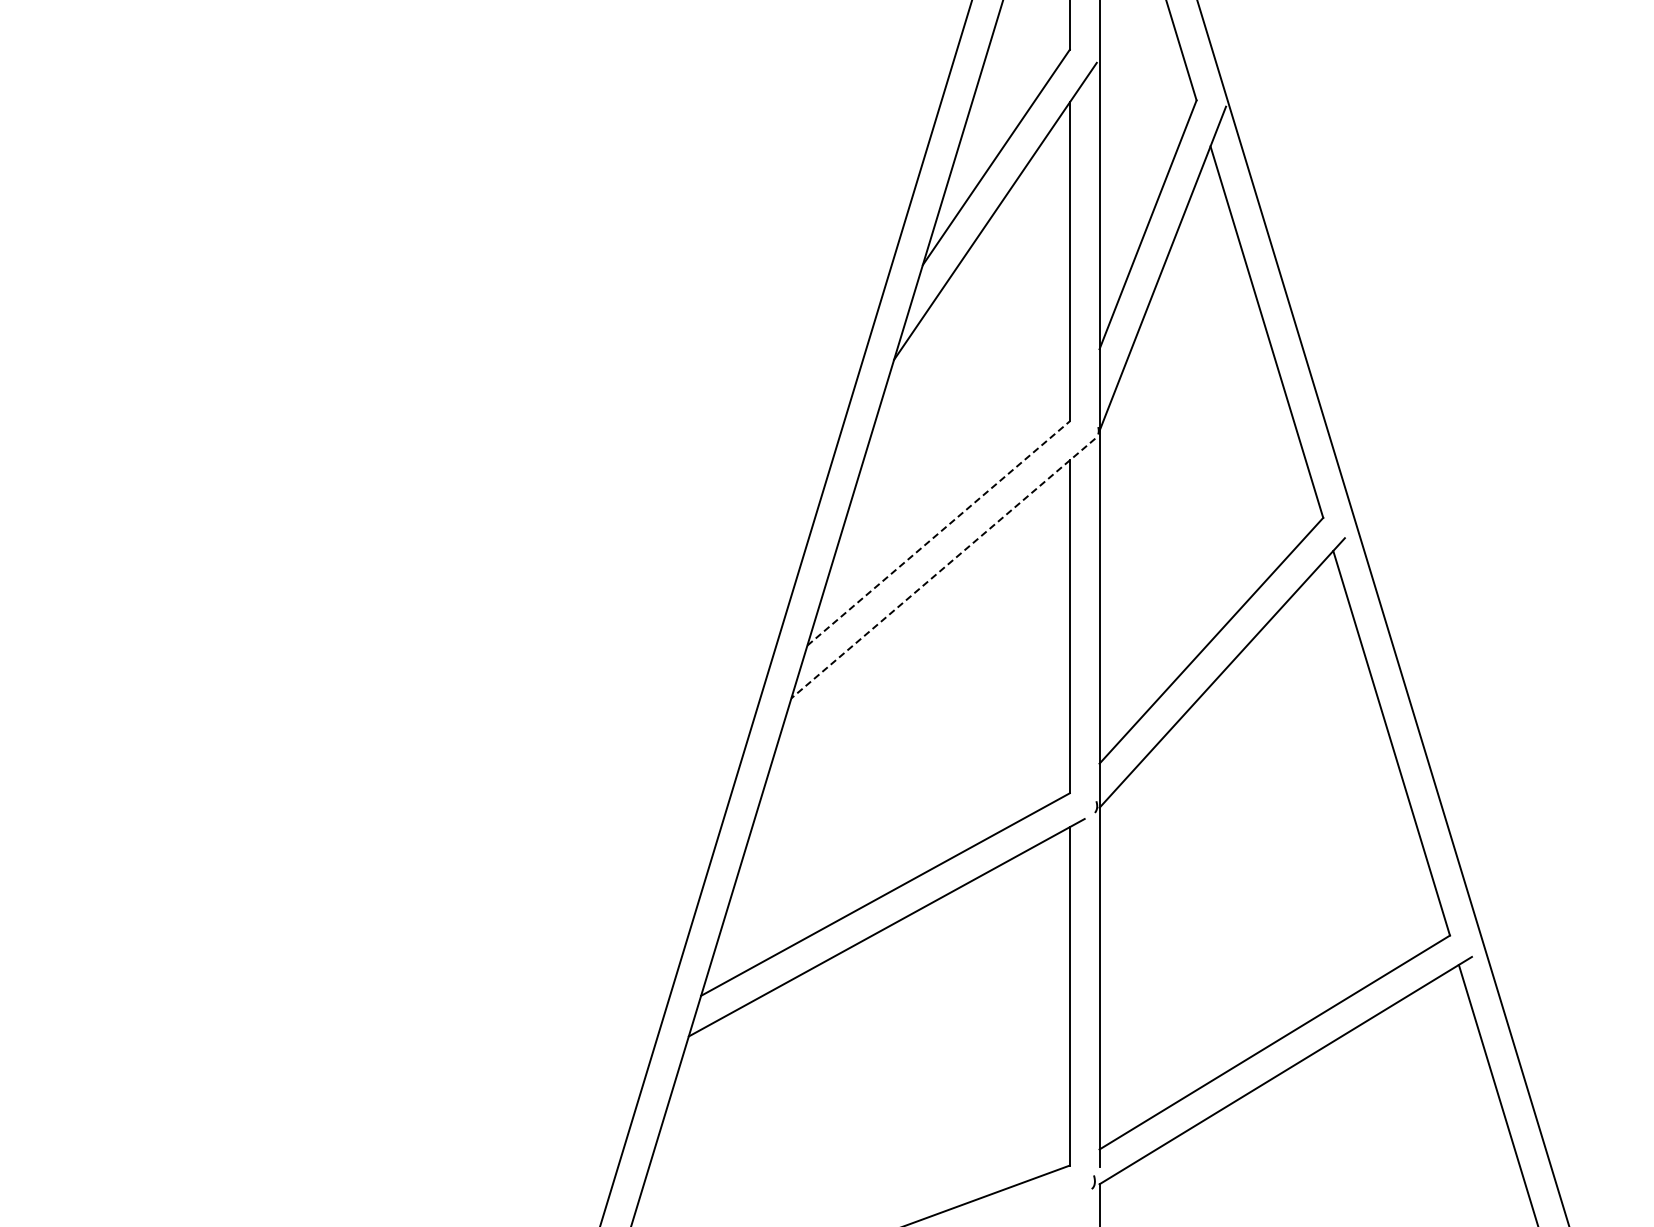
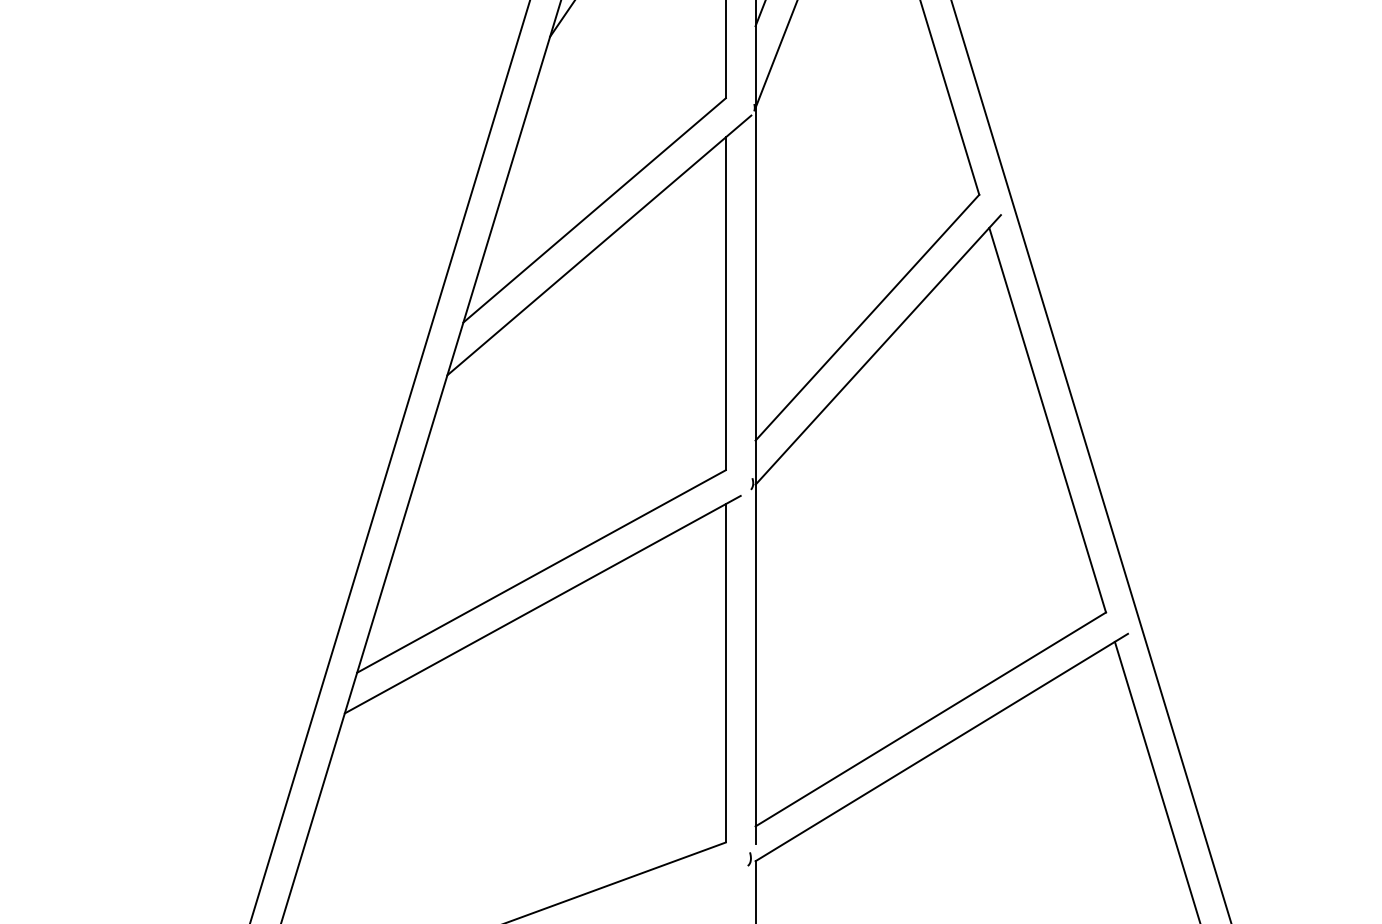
line: (938, 533) -> (594, 210), dashed -> solid
line: (943, 568) -> (599, 245), dashed -> solid

